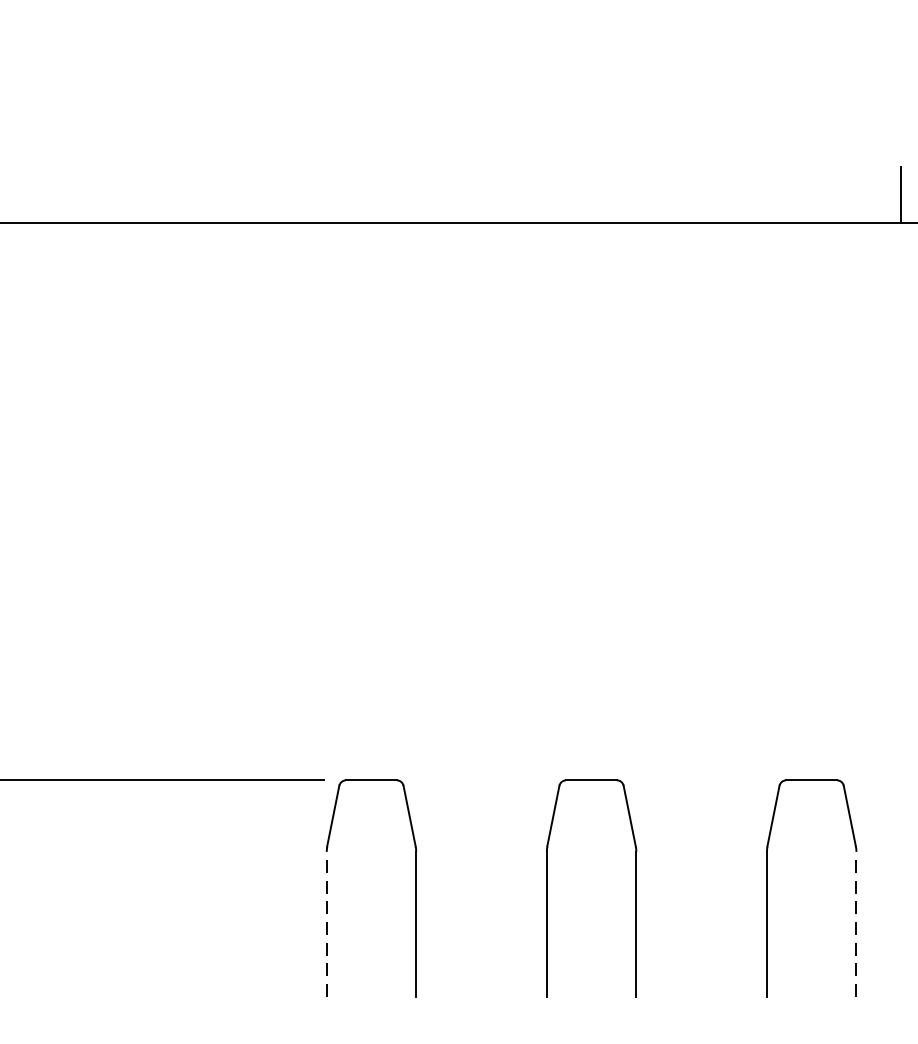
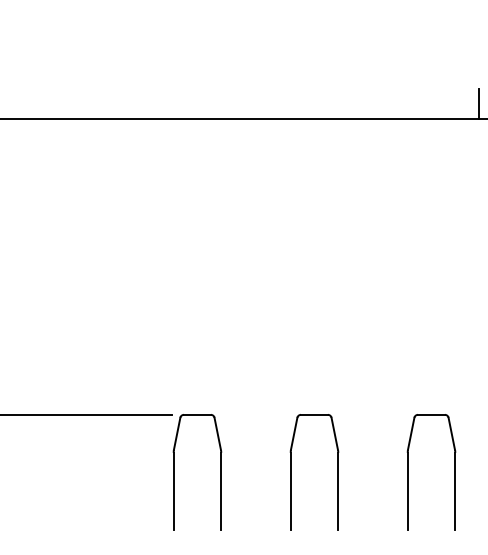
line: (326, 924) -> (173, 491), dashed -> solid
line: (856, 924) -> (455, 491), dashed -> solid

